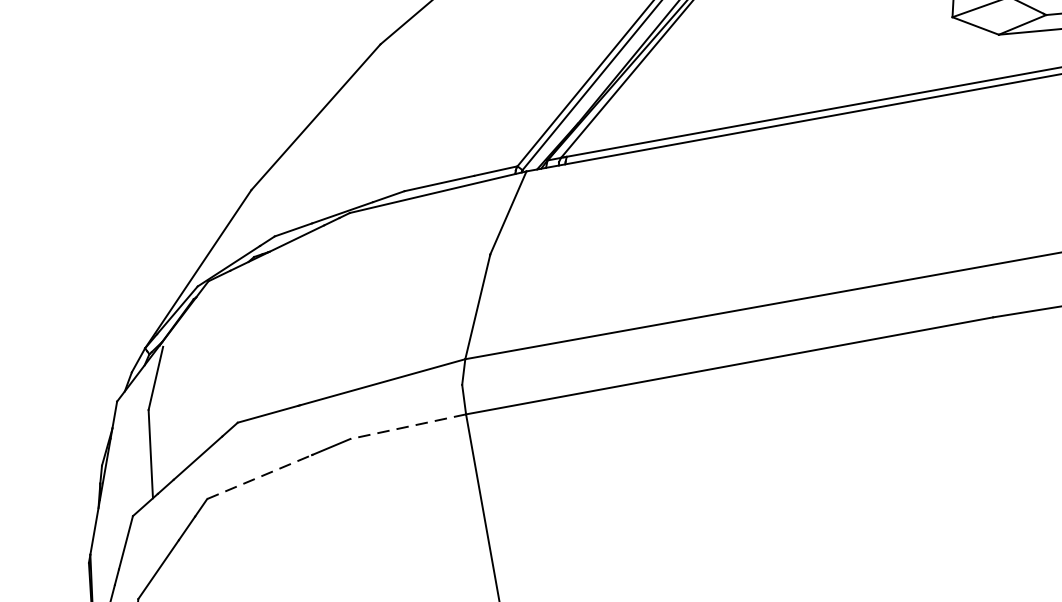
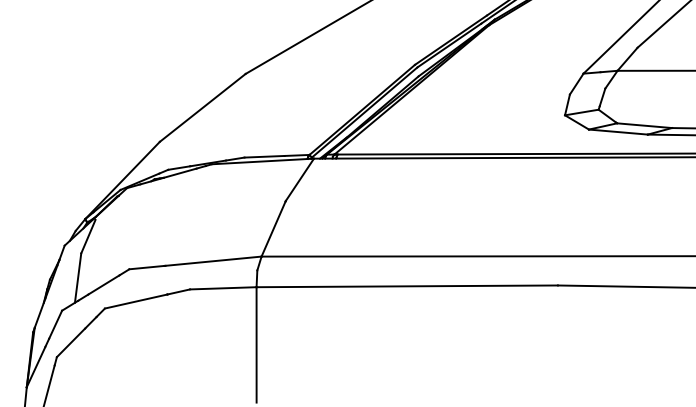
line: (406, 427) -> (222, 288), dashed -> solid
line: (260, 476) -> (136, 301), dashed -> solid

